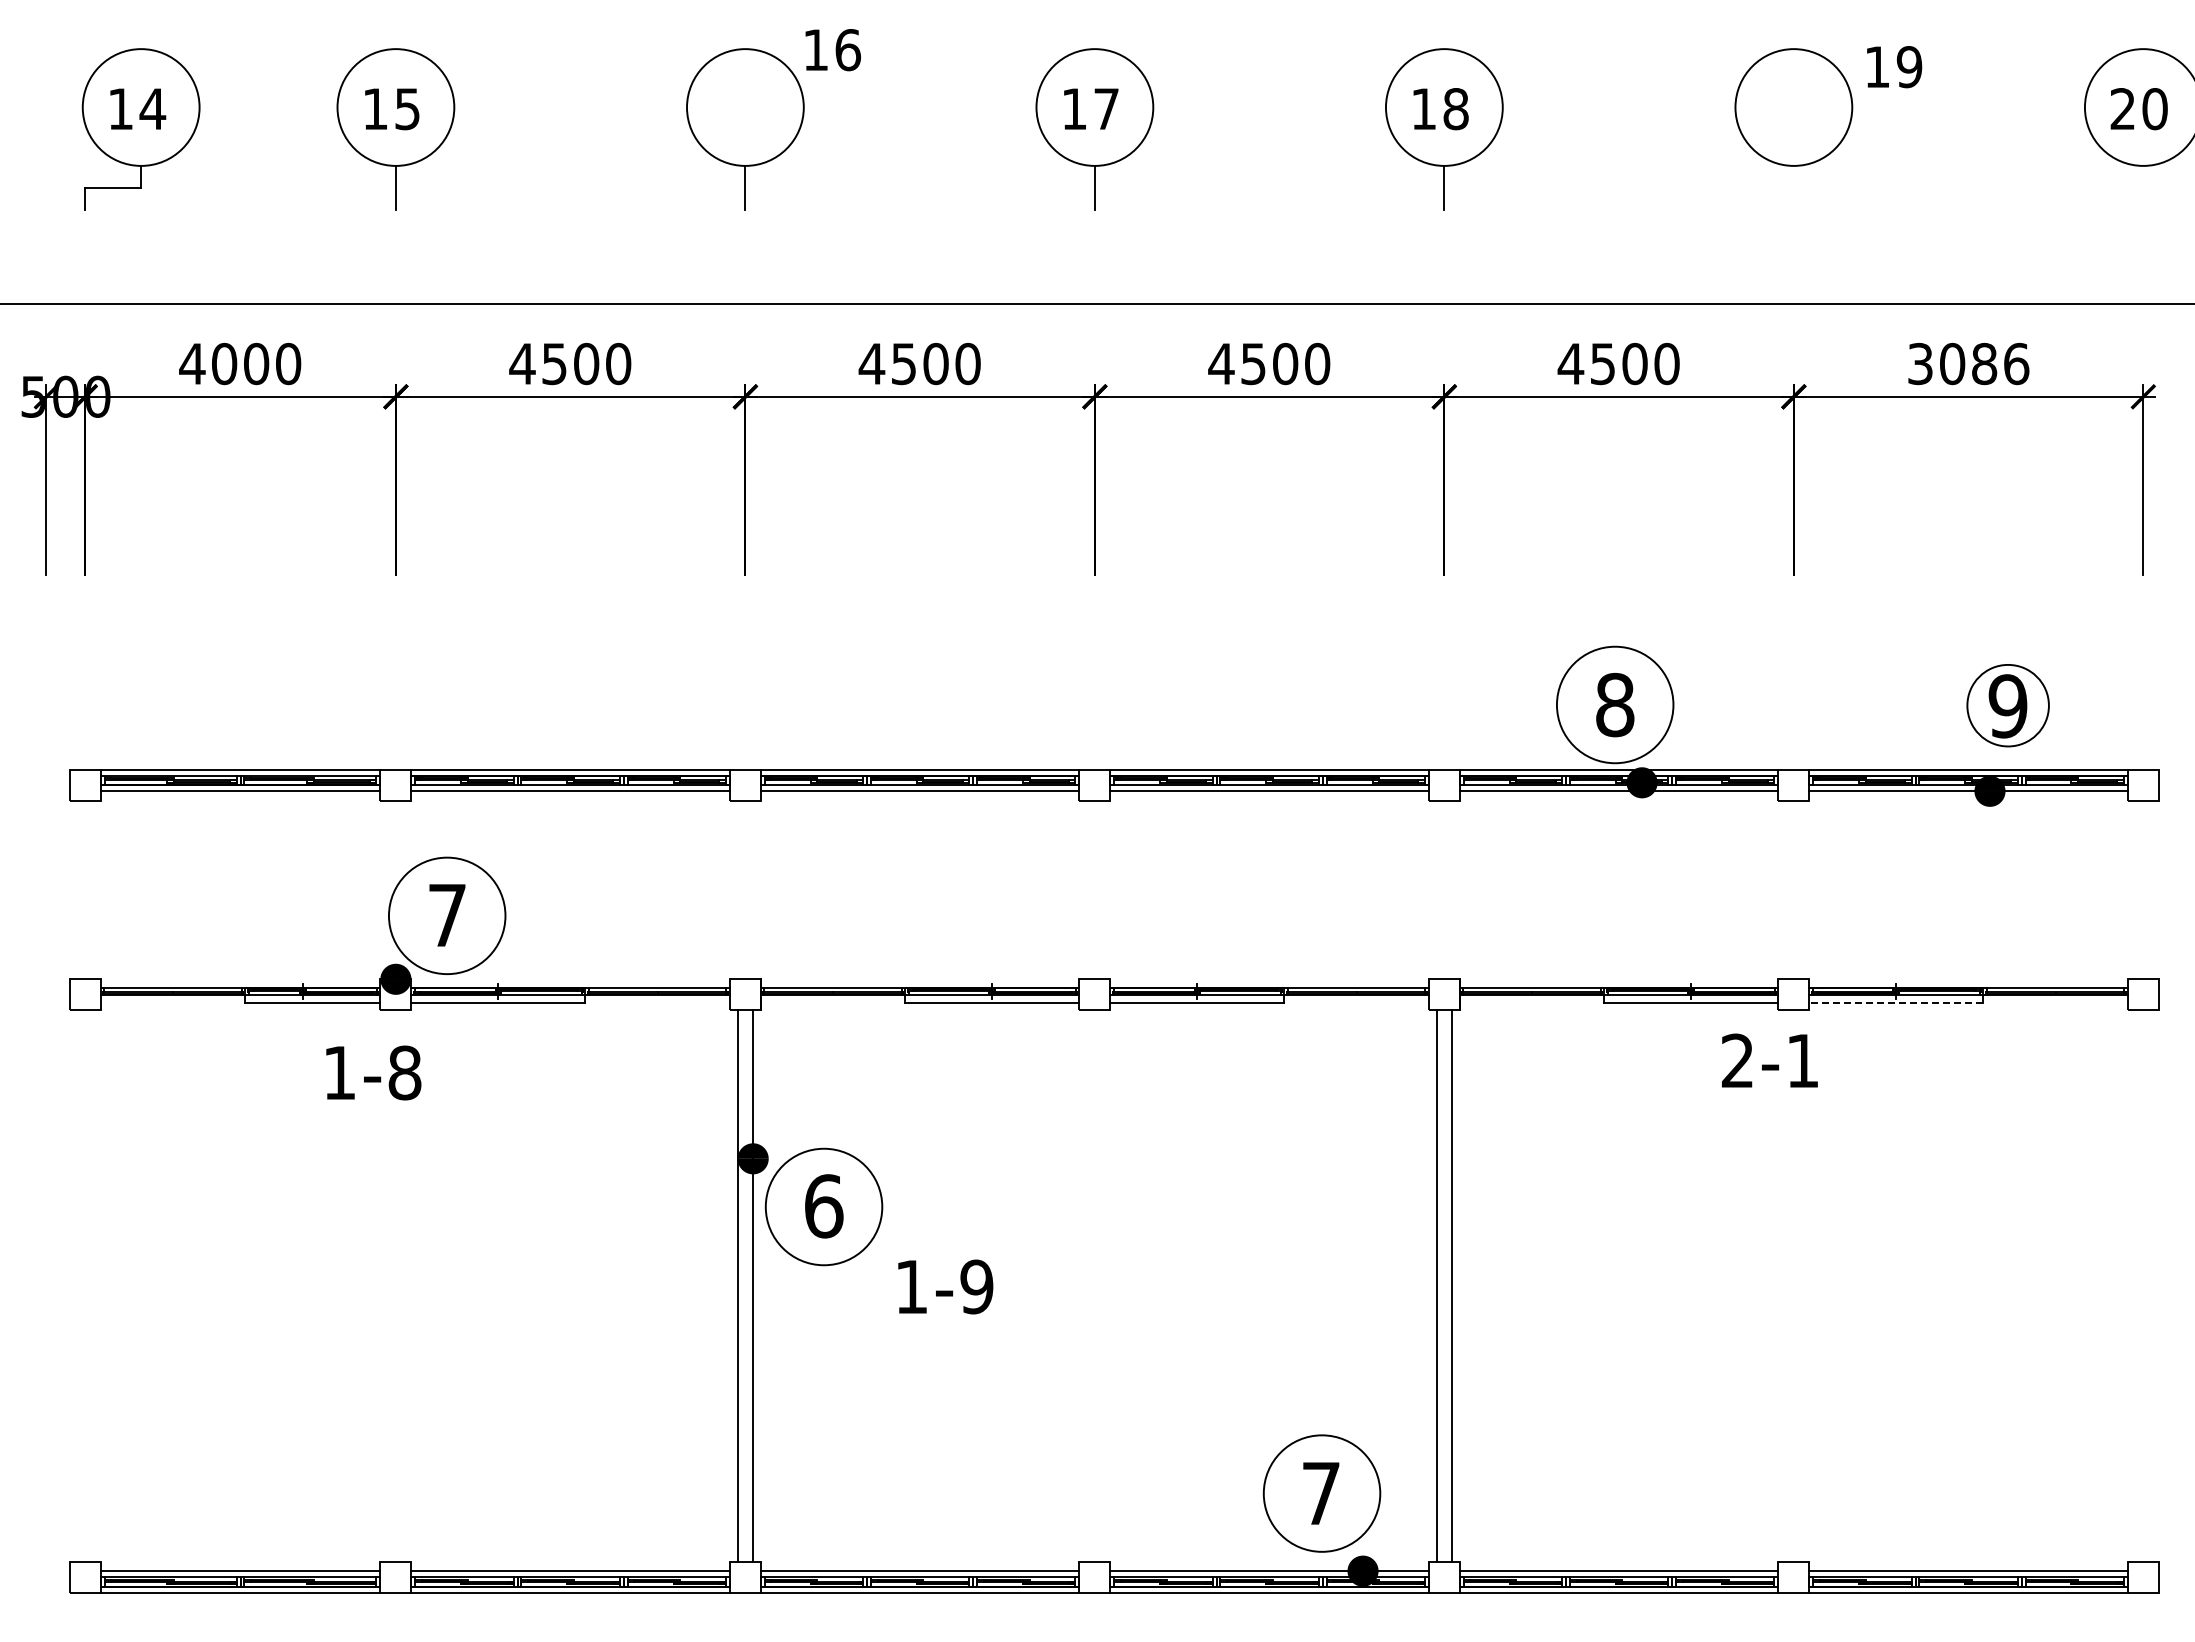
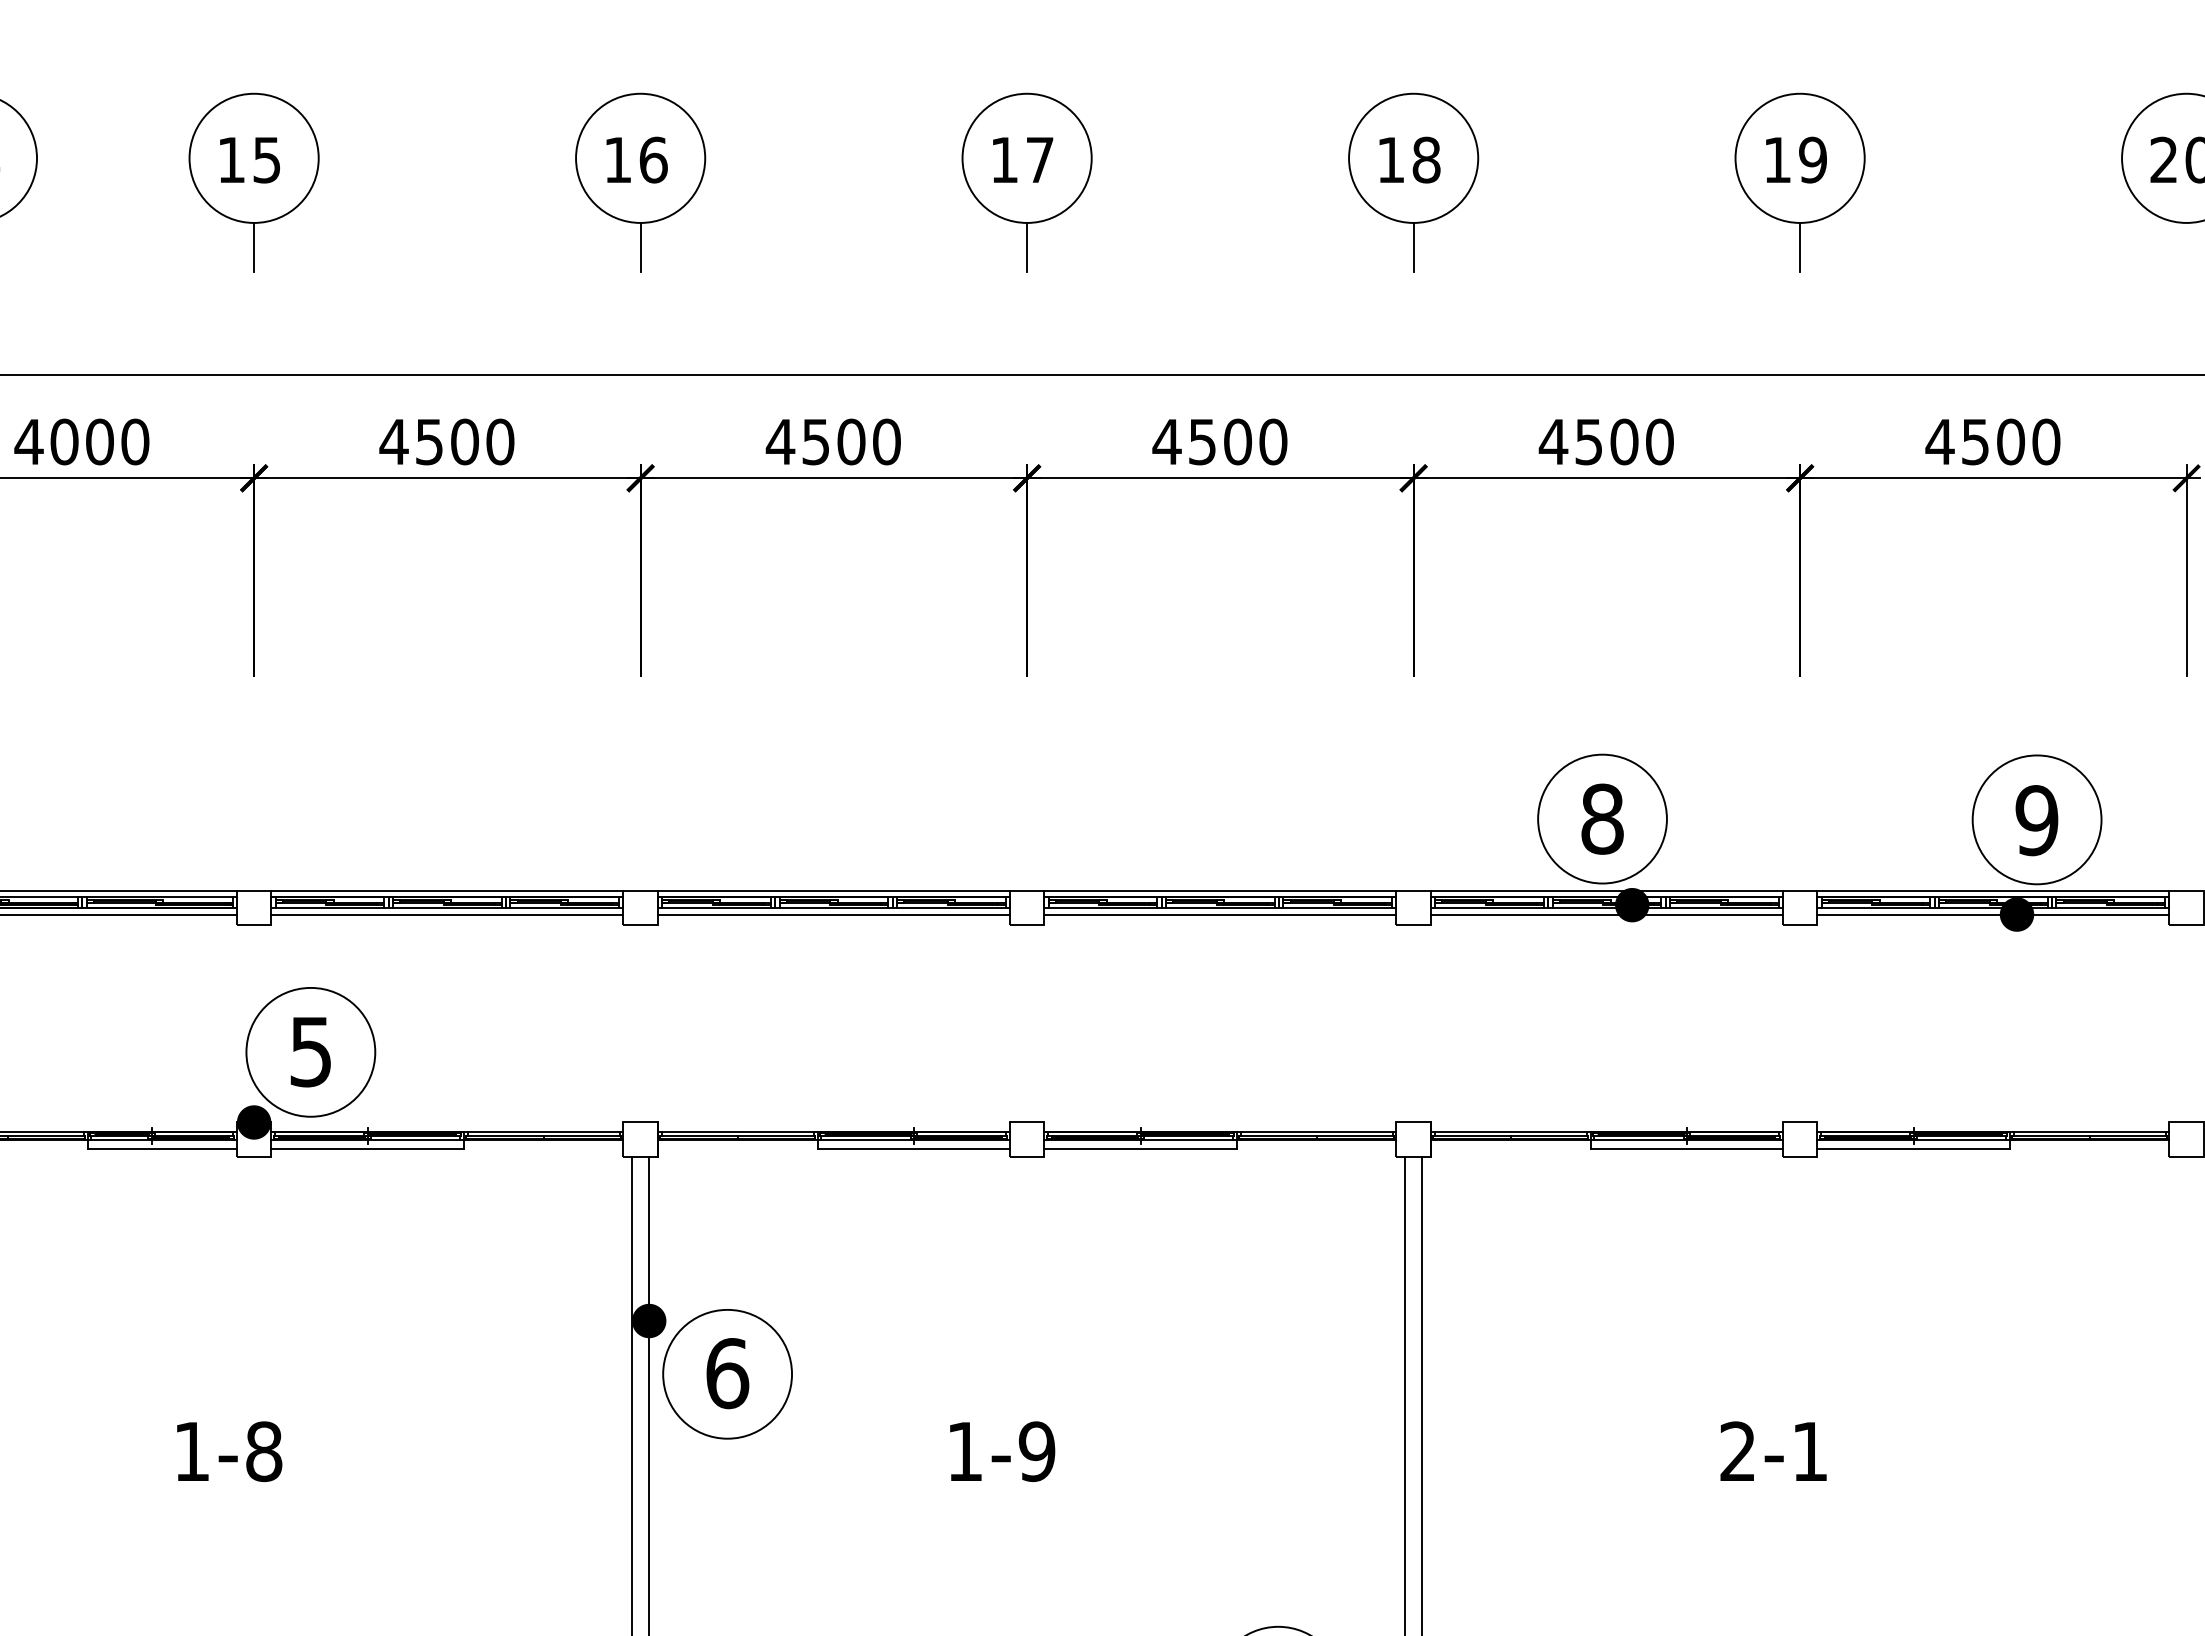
text: (832, 50) -> (636, 160), moved
text: (1894, 67) -> (1796, 160), moved
line: (1793, 187) -> (1799, 246), added
text: (1968, 363) -> (1993, 441), 3086 -> 4500
circle: (2007, 705) -> (2036, 819), size x1.43
text: (447, 915) -> (311, 1051), 7 -> 5
line: (1896, 1003) -> (1913, 1149), dashed -> solid
text: (1769, 1060) -> (1773, 1451), moved
text: (373, 1072) -> (229, 1451), moved
text: (945, 1286) -> (1002, 1451), moved

